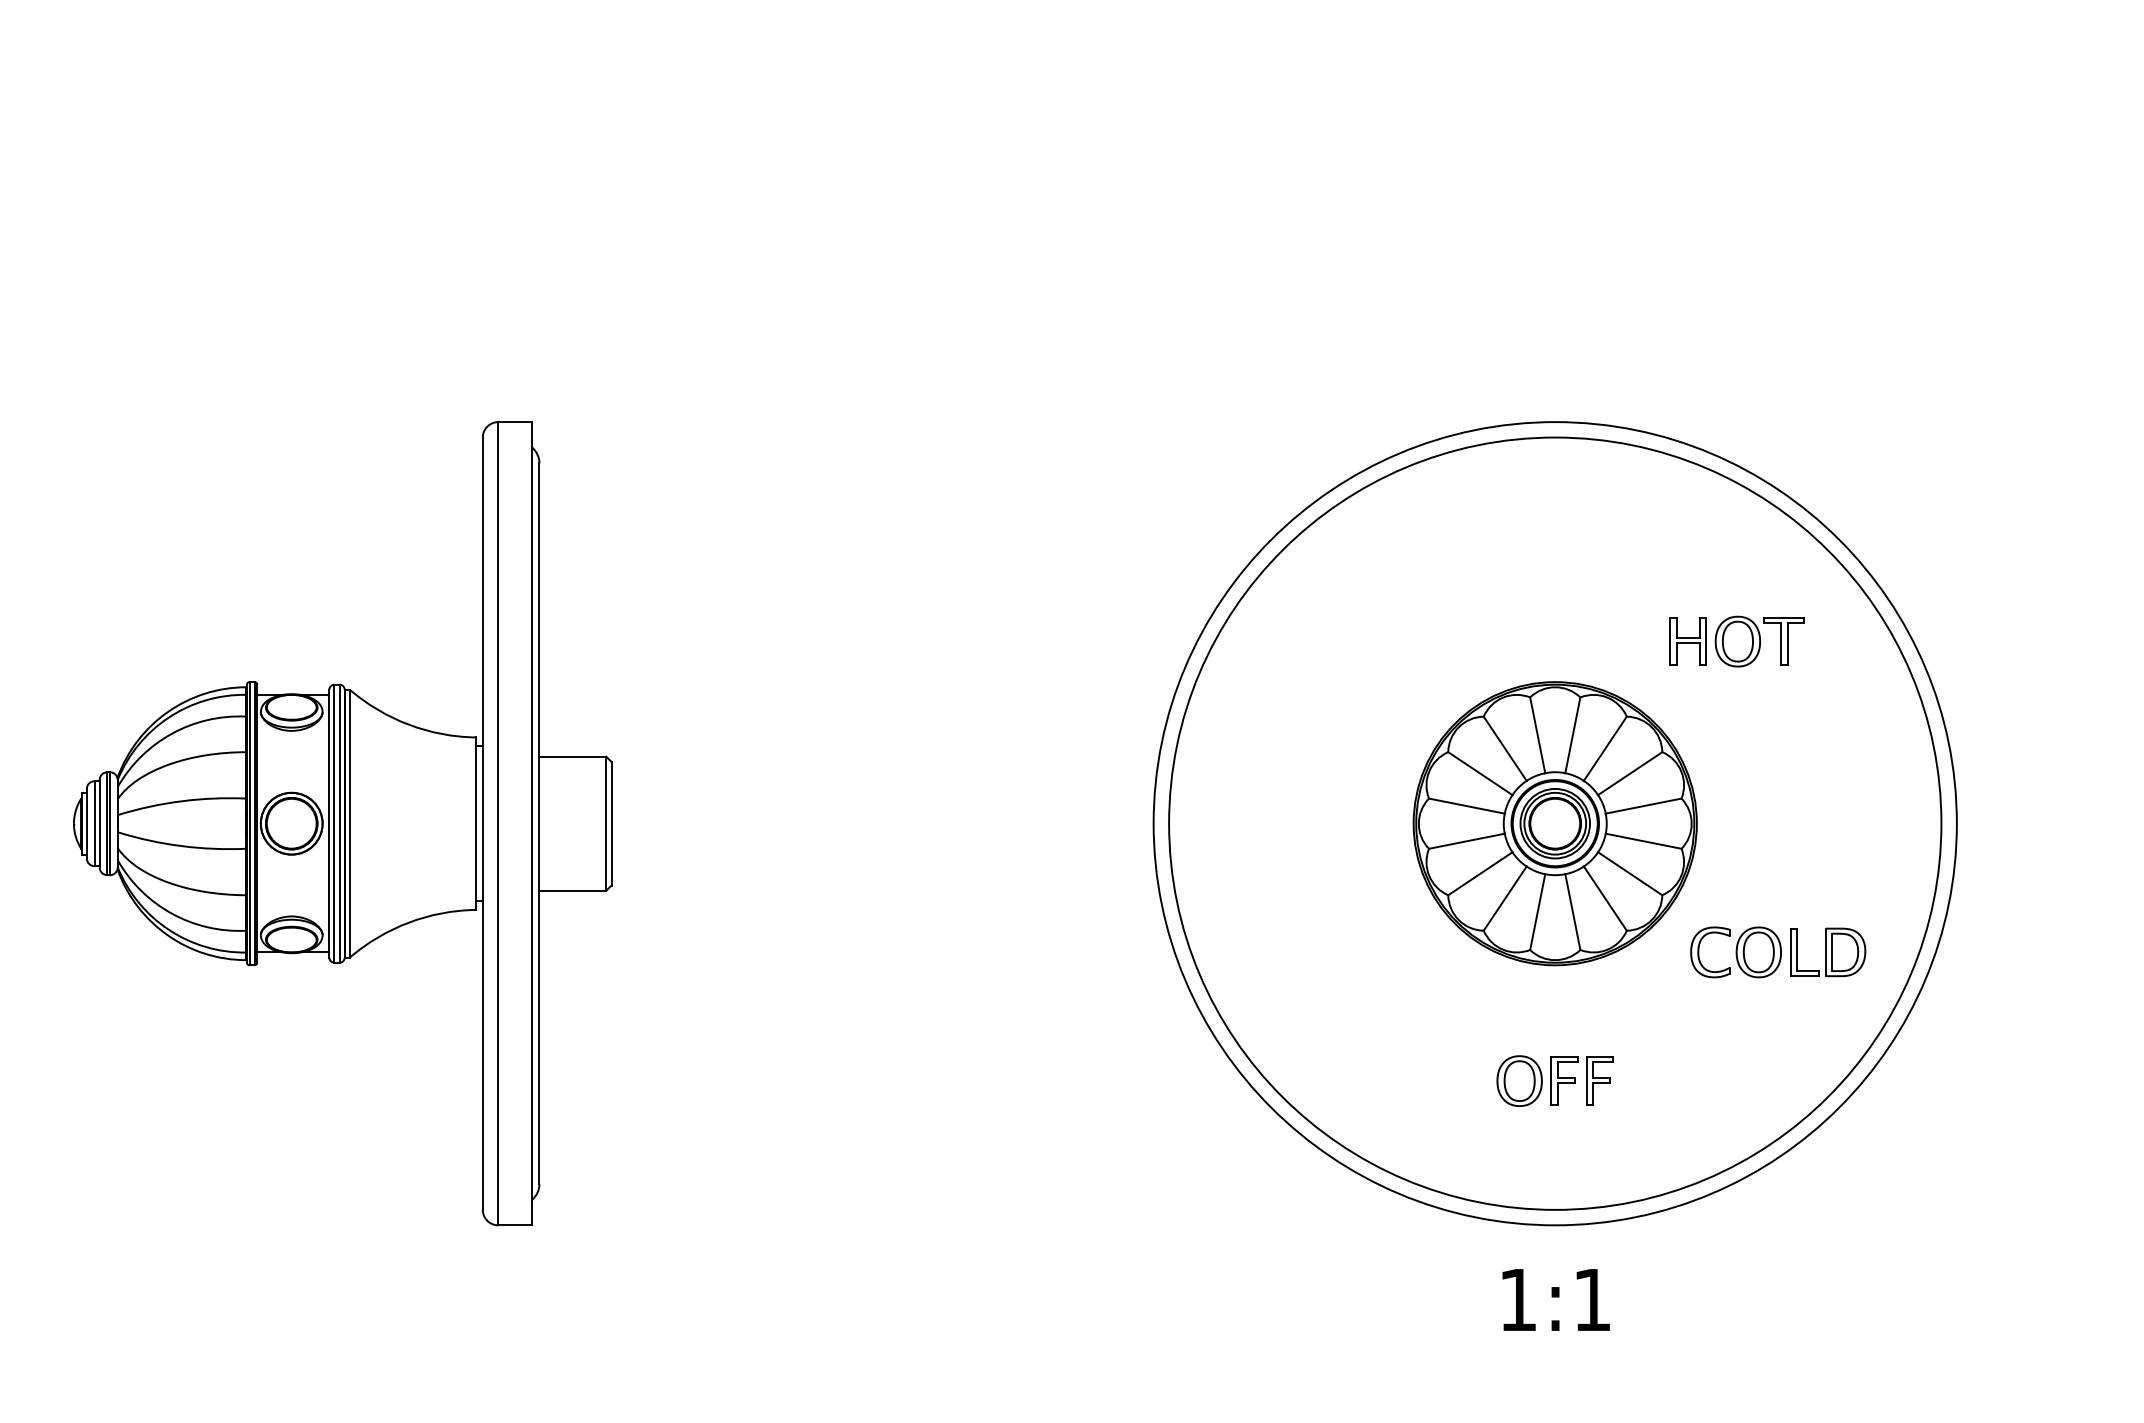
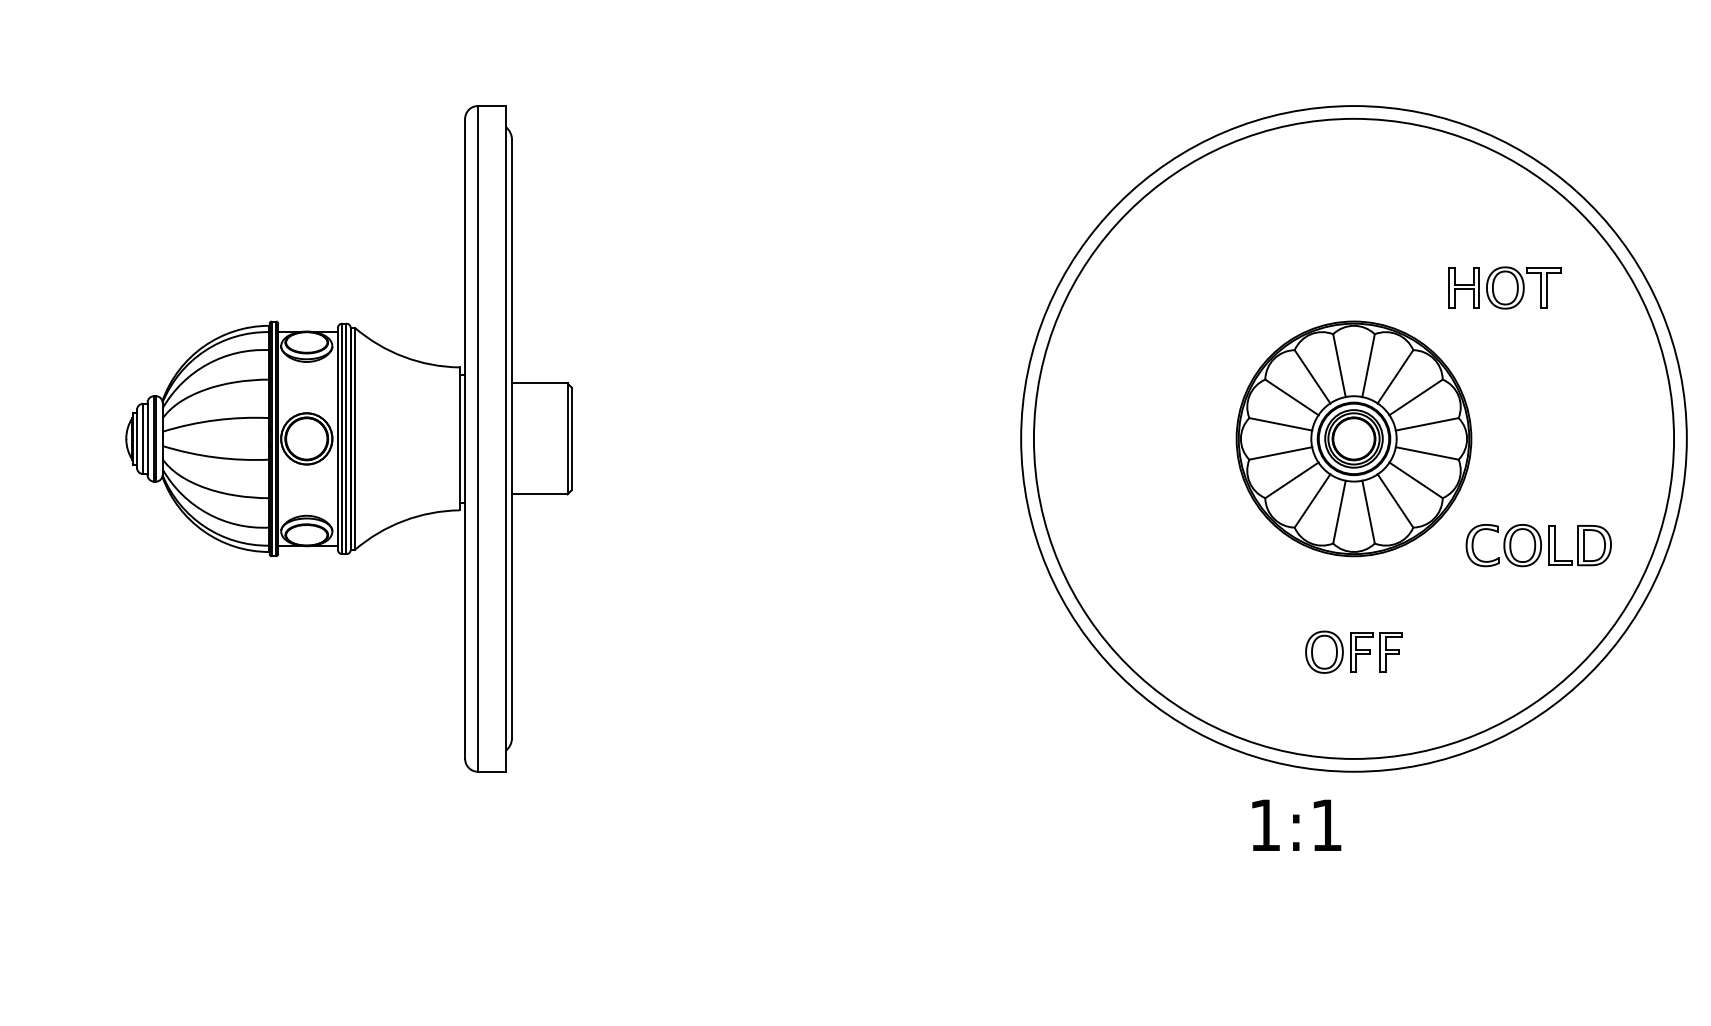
text: (1555, 1299) -> (1296, 824), moved

